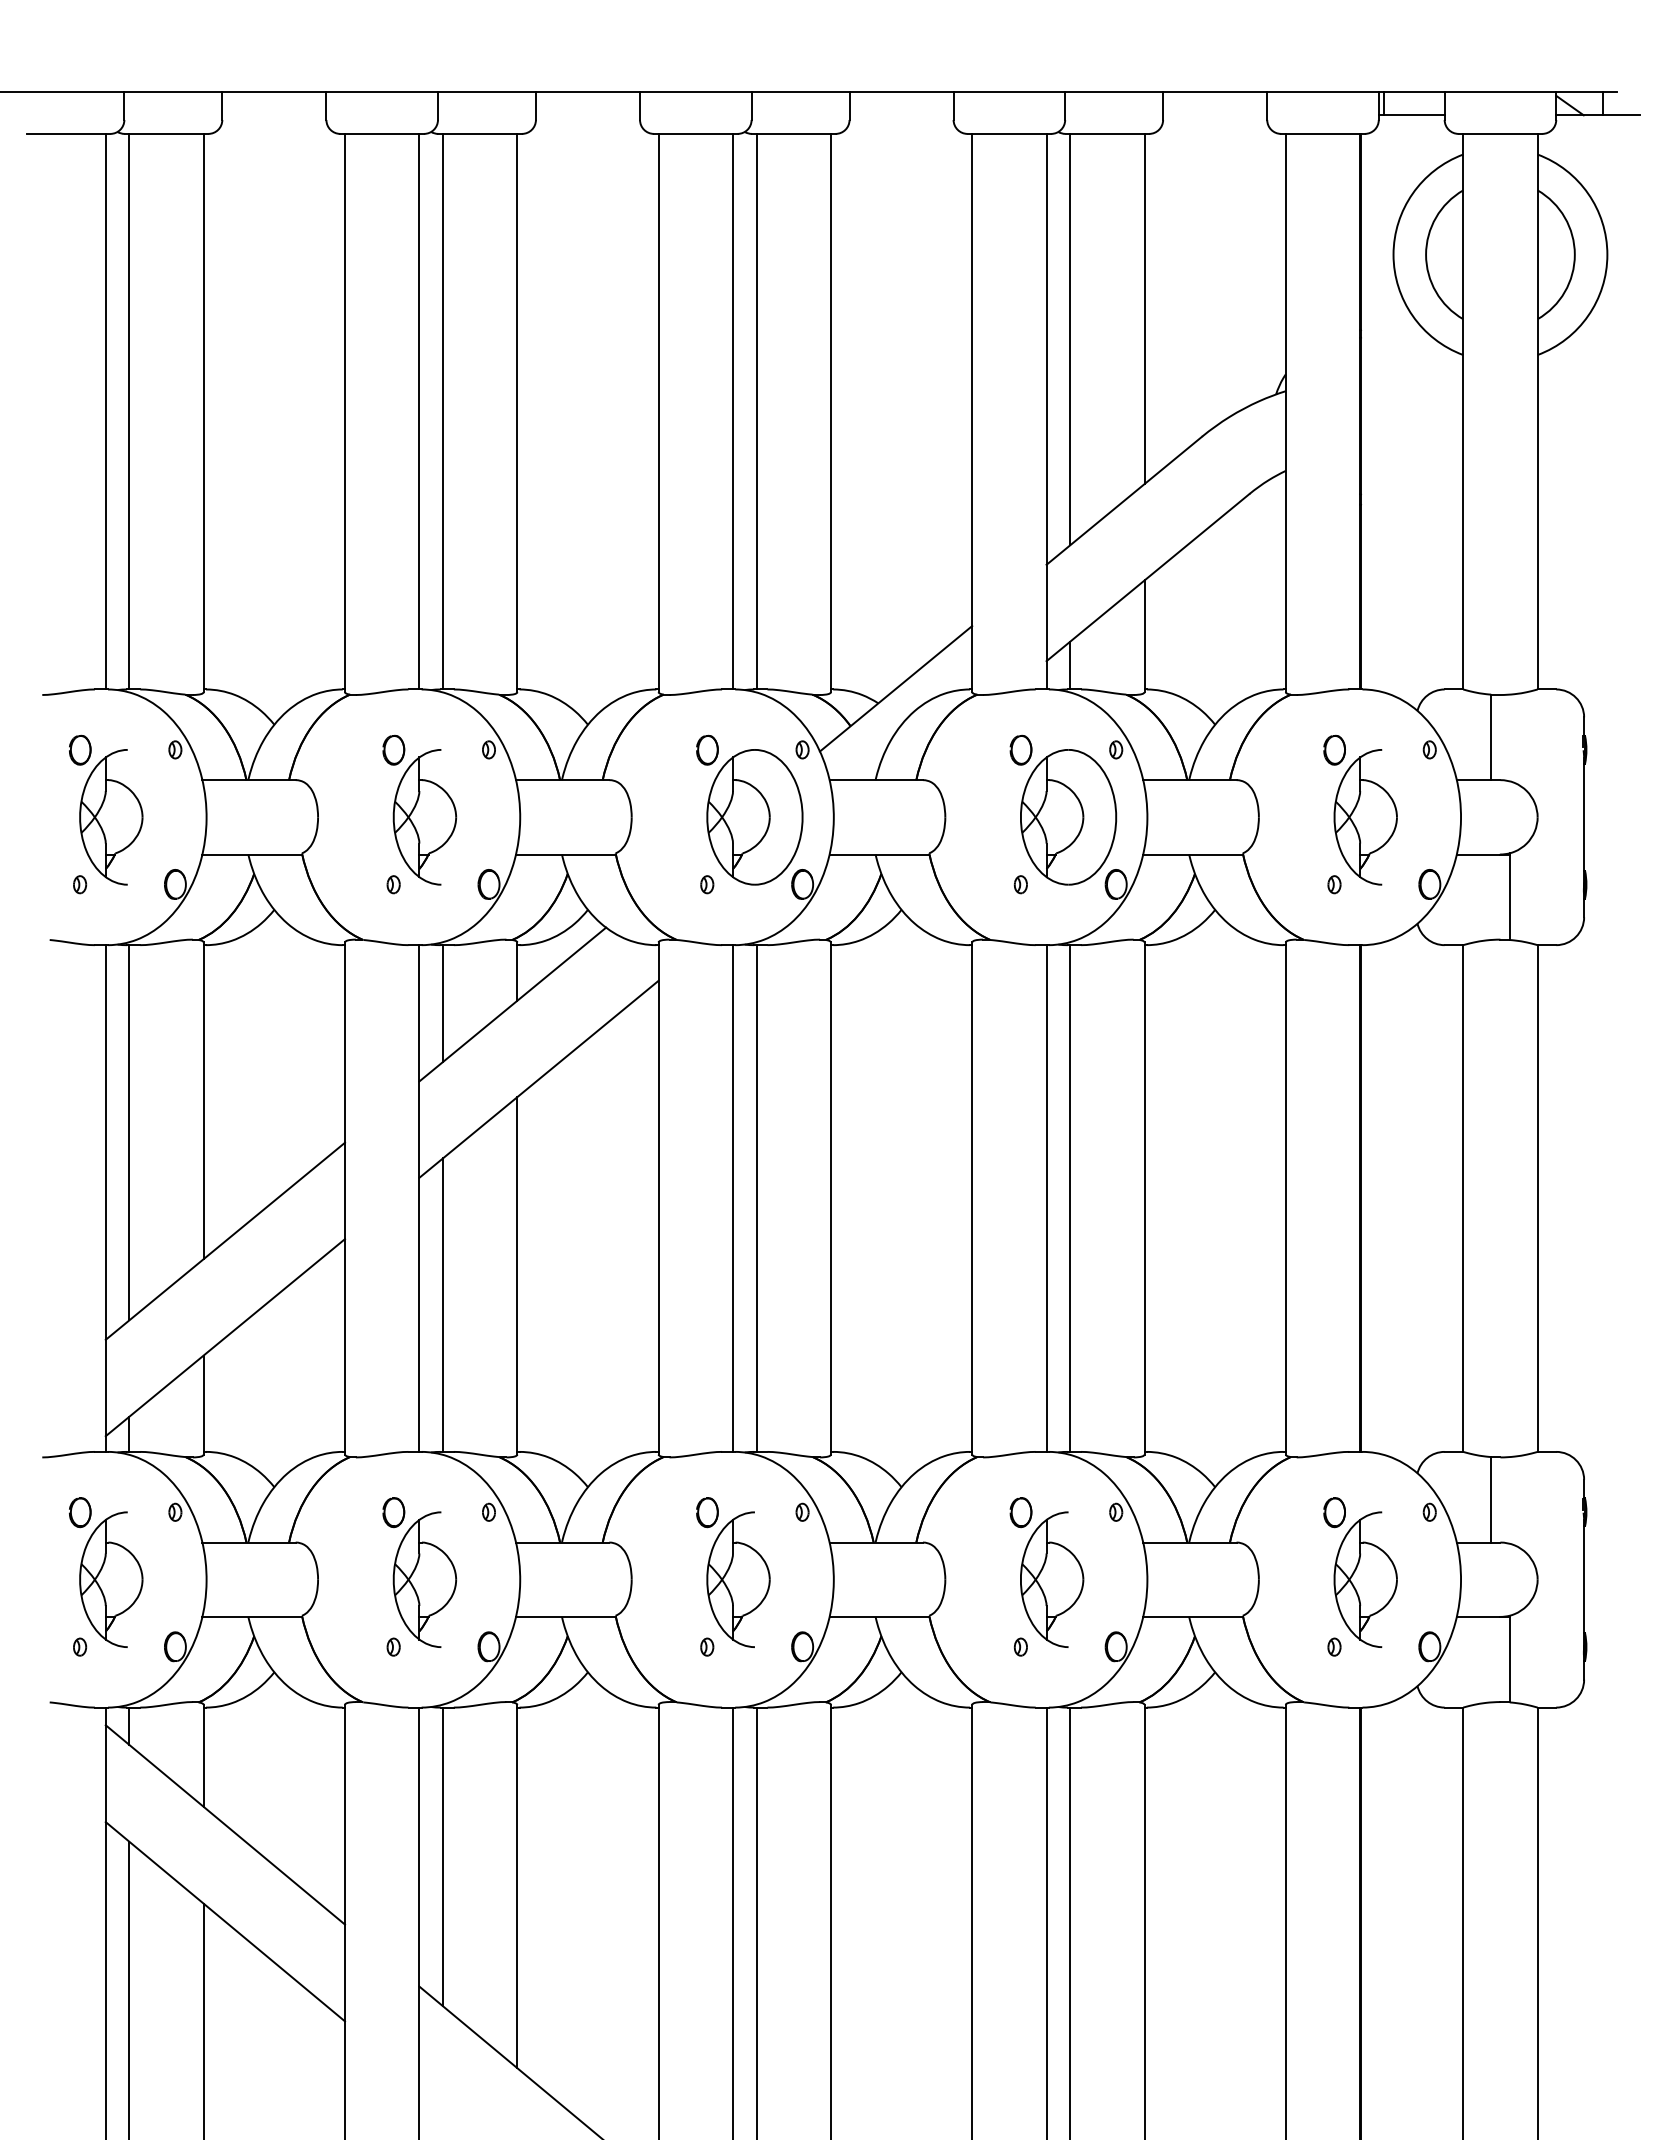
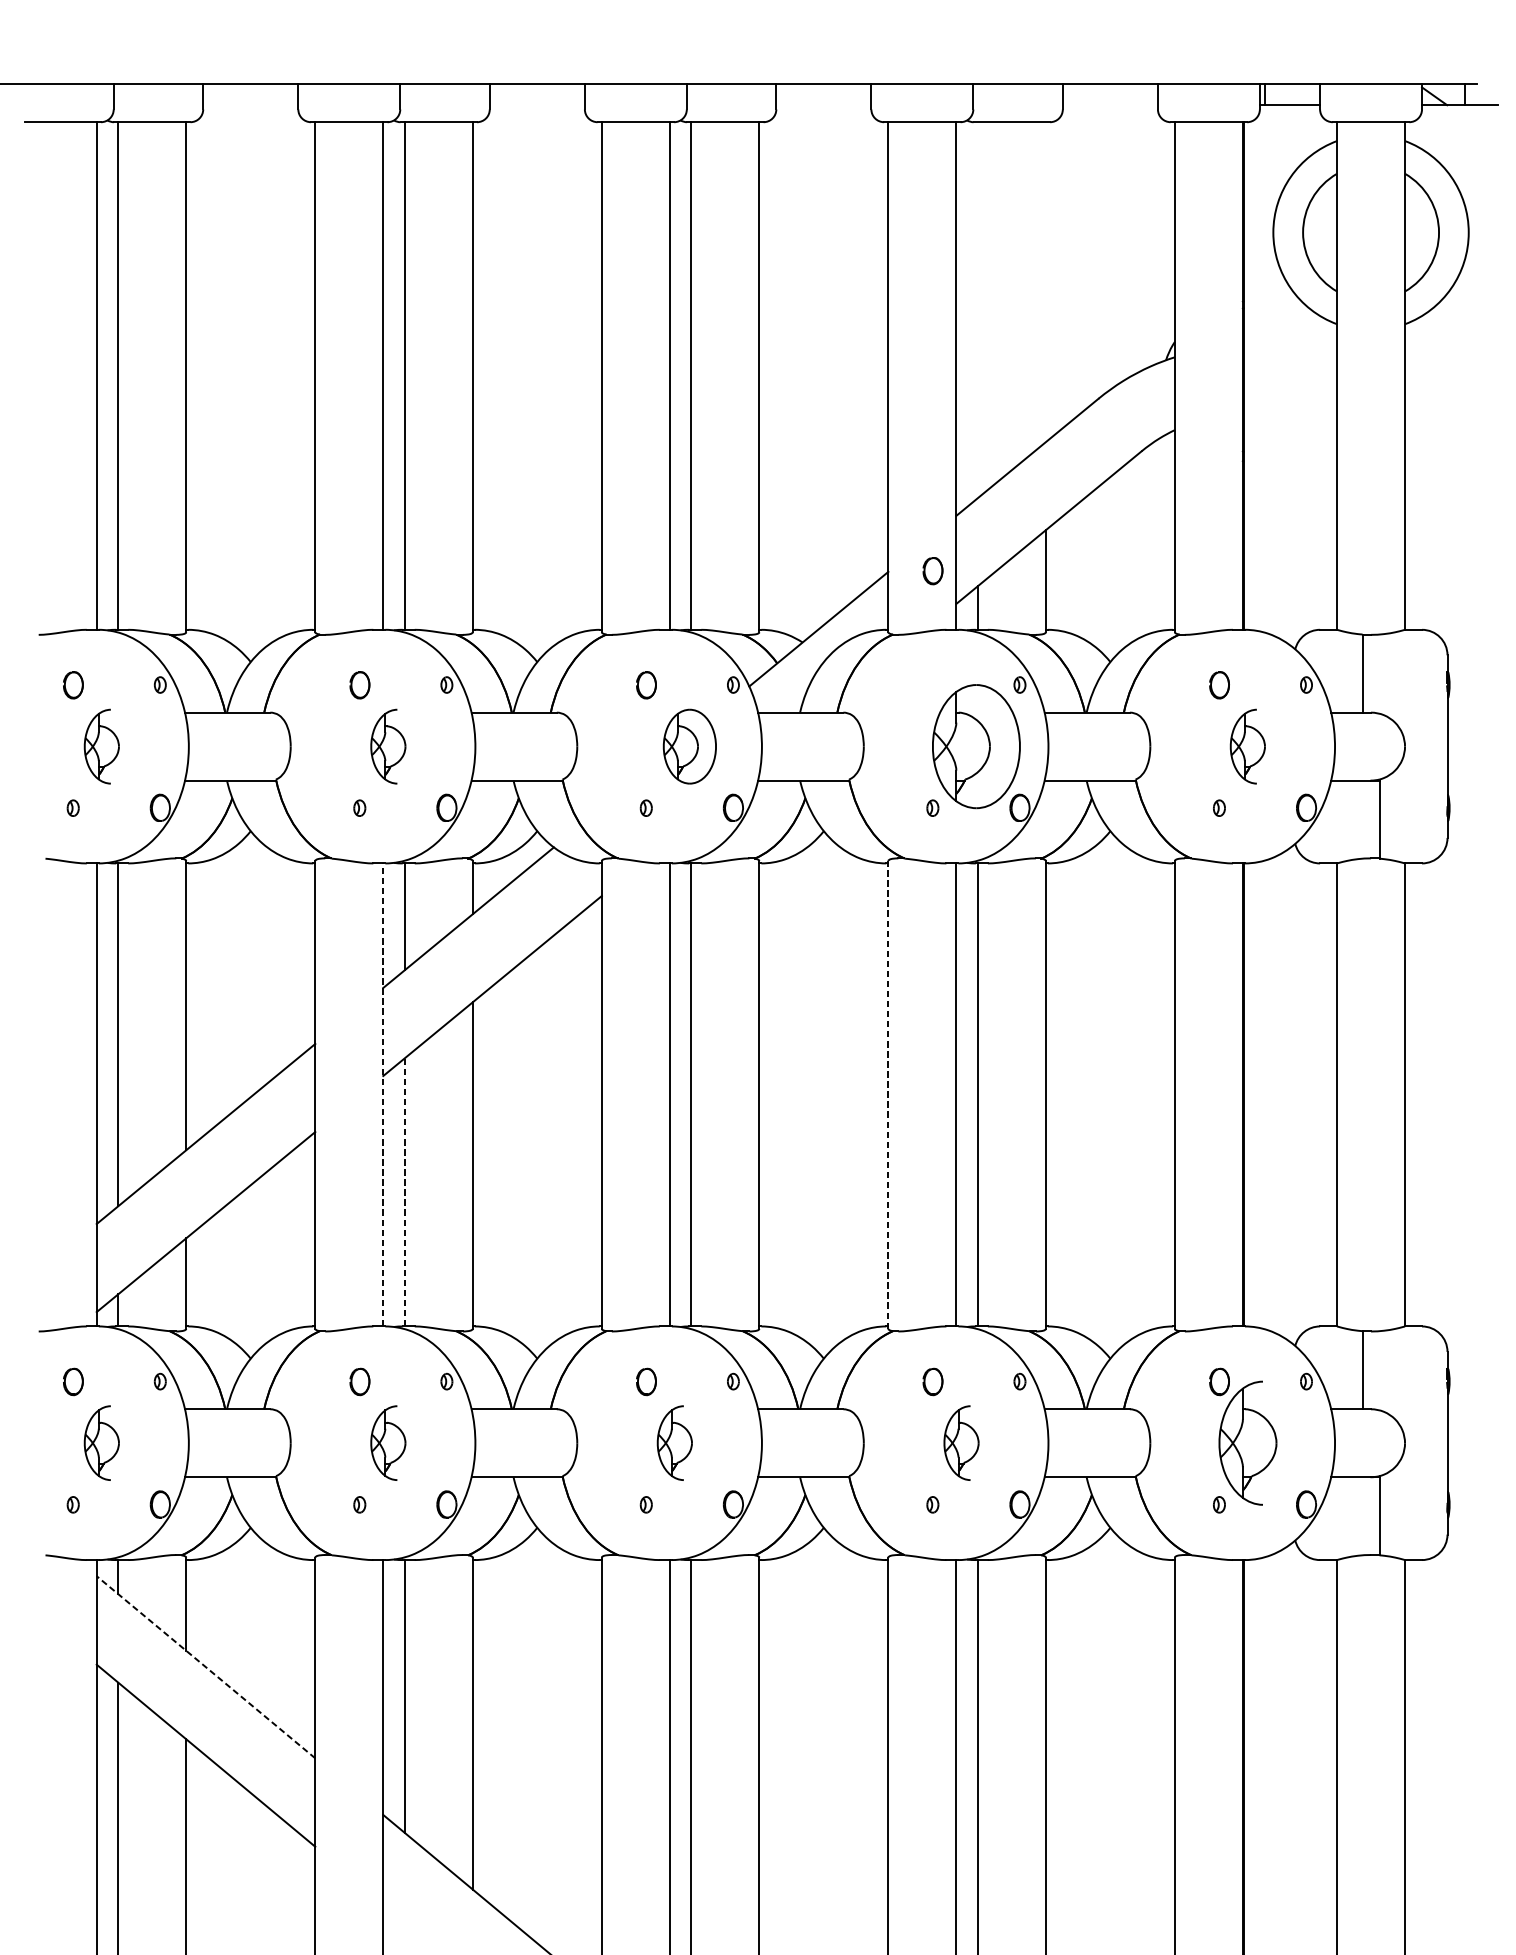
line: (1144, 308) -> (1045, 281), removed
line: (1070, 339) -> (978, 310), removed
part: (1020, 749) -> (932, 570), moved
part: (111, 817) -> (101, 746), size x0.6
part: (424, 817) -> (387, 746), size x0.6
part: (754, 817) -> (689, 746), size x0.6
part: (1365, 817) -> (1247, 746), size x0.6
line: (419, 1198) -> (383, 1094), solid -> dashed
line: (972, 1198) -> (888, 1094), solid -> dashed
line: (442, 1305) -> (404, 1192), solid -> dashed
part: (111, 1579) -> (101, 1443), size x0.6
part: (424, 1579) -> (387, 1443), size x0.6
part: (738, 1579) -> (674, 1443), size x0.6
part: (1052, 1579) -> (961, 1443), size x0.6
line: (225, 1824) -> (206, 1666), solid -> dashed

